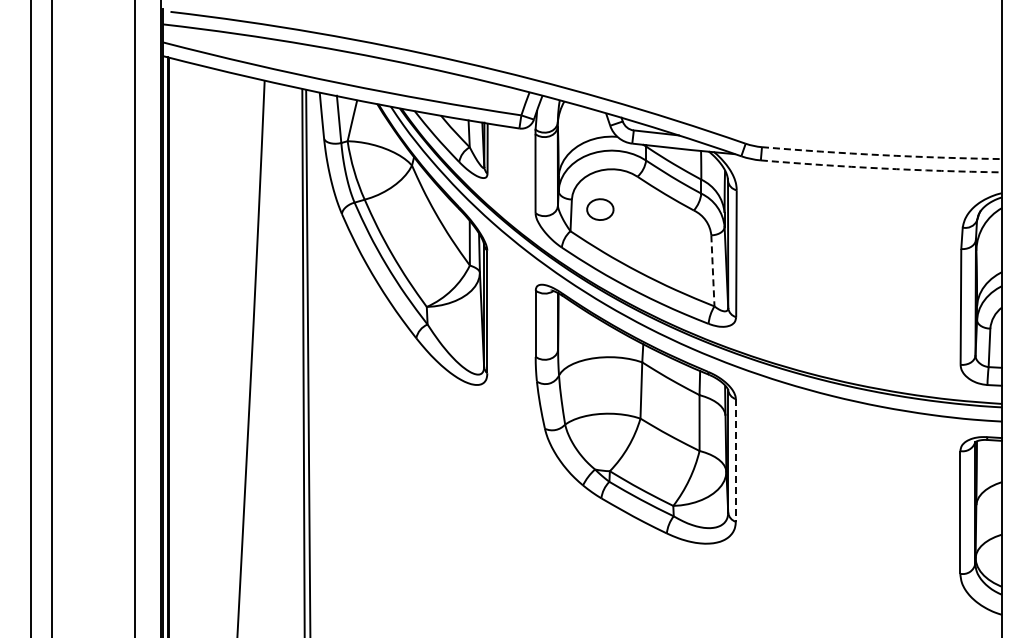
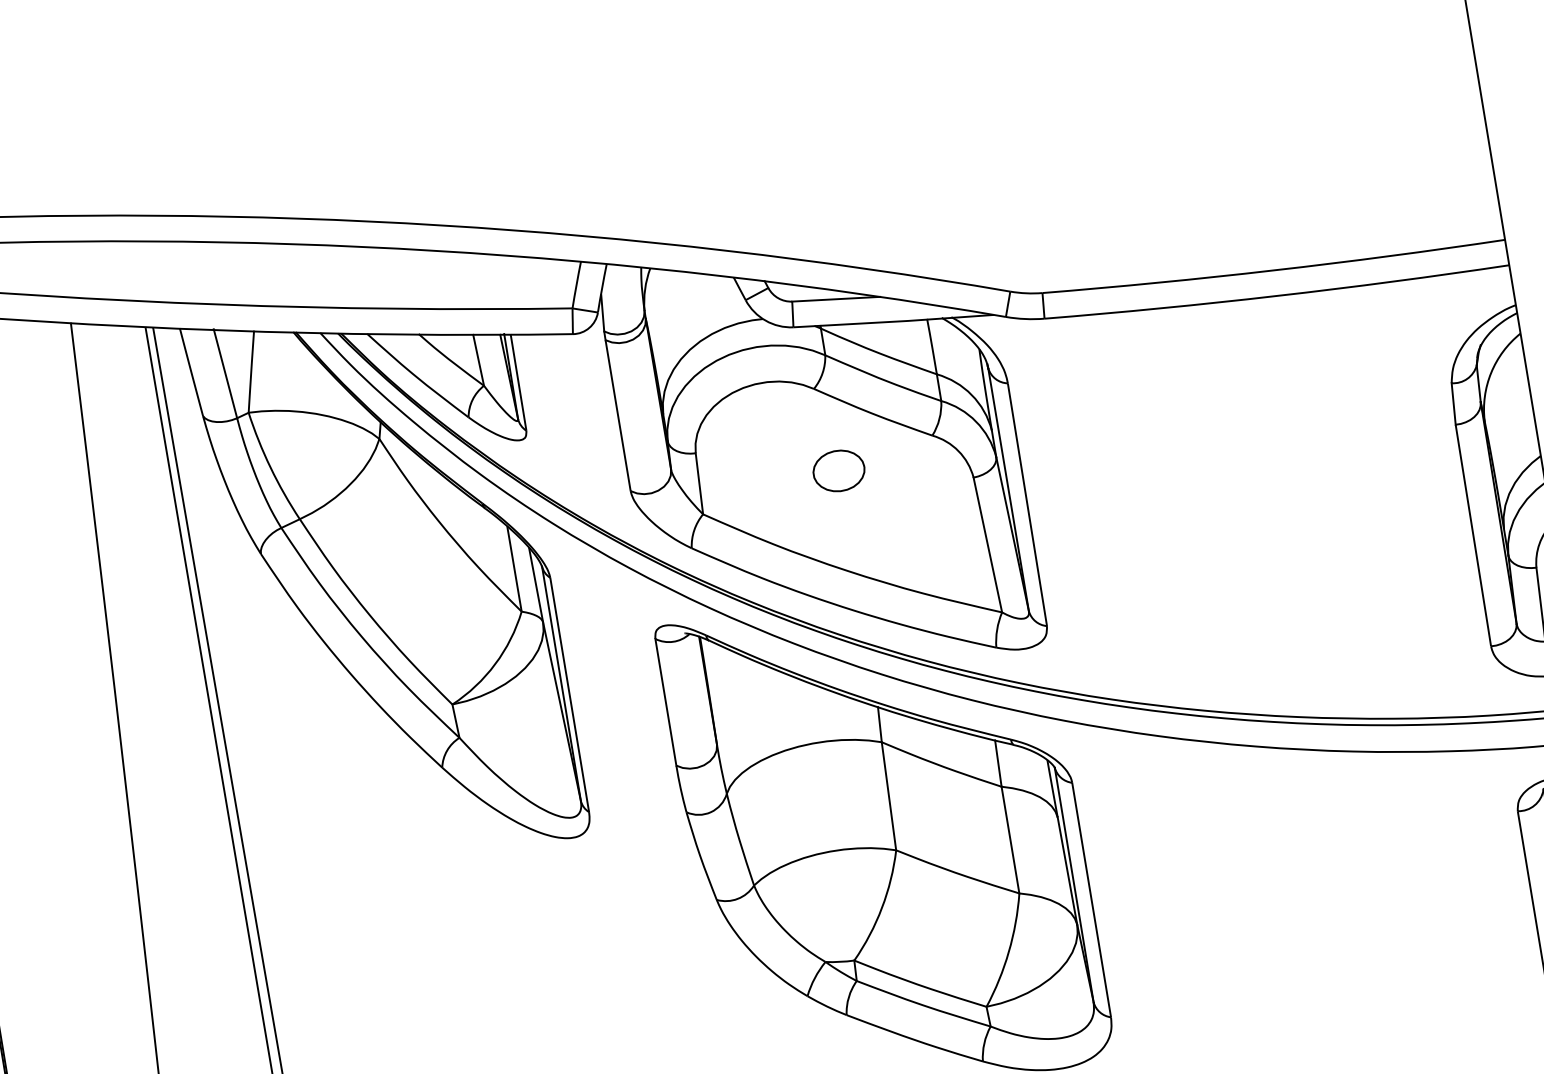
arc: (881, 155) -> (1273, 271), dashed -> solid
arc: (881, 168) -> (1277, 295), dashed -> solid
part: (600, 209) -> (839, 470), moved
line: (712, 270) -> (986, 544), dashed -> solid
line: (735, 460) -> (1091, 900), dashed -> solid

